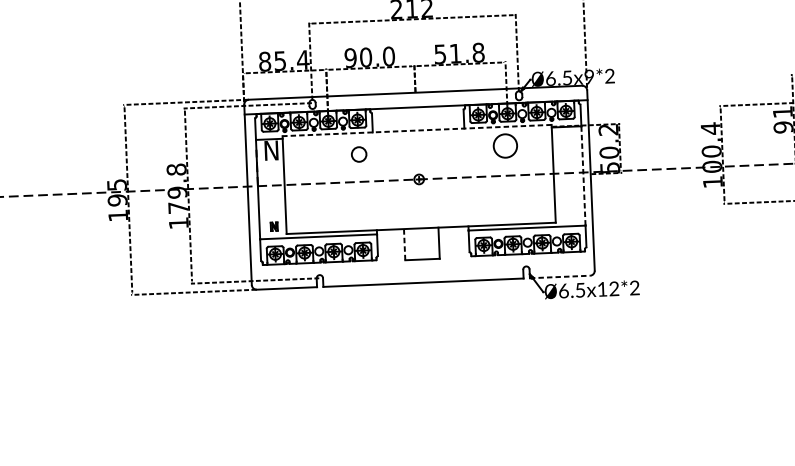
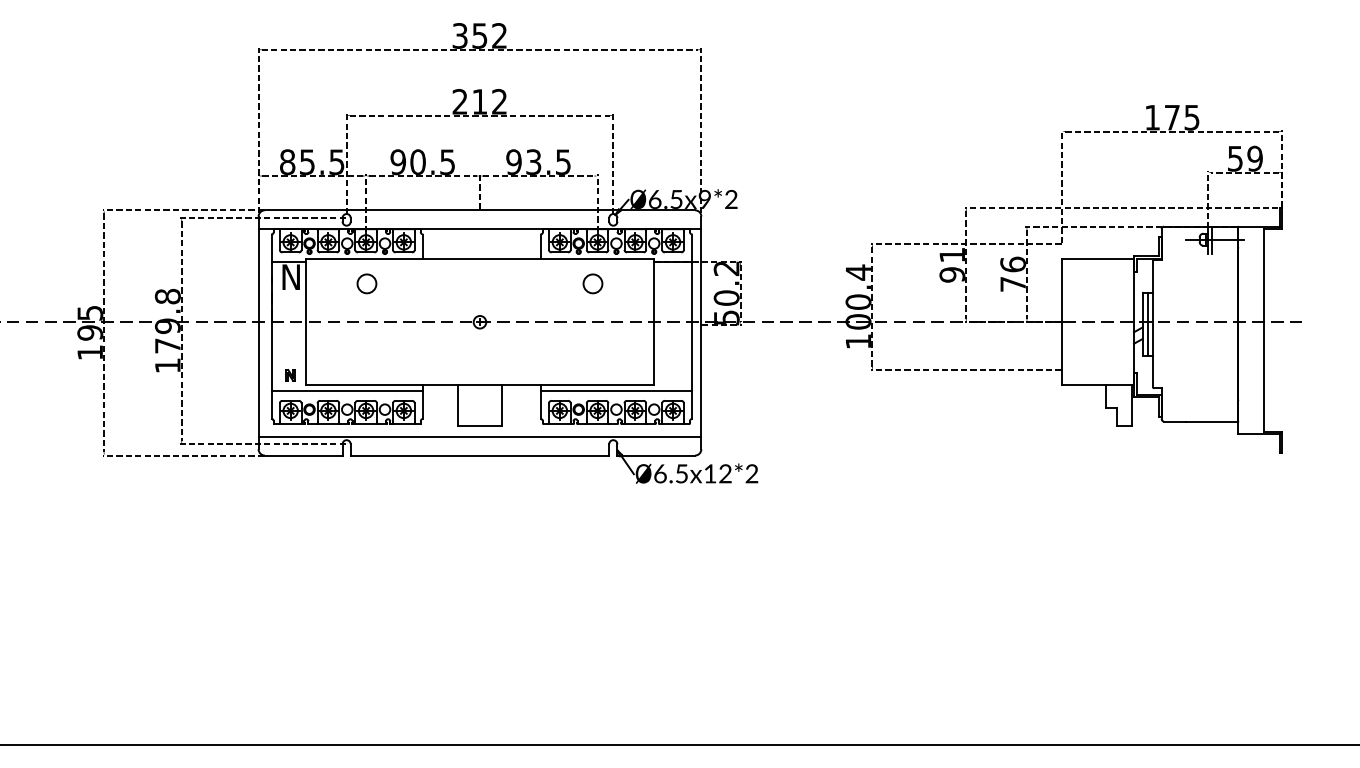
text: (459, 53) -> (538, 162), 51.8 -> 93.5
text: (388, 56) -> (447, 162), 90.0 -> 90.5
text: (302, 60) -> (336, 162), 85.4 -> 85.5
line: (416, 130) -> (479, 259), dashed -> solid
circle: (505, 145) -> (592, 283), size x0.62
circle: (358, 154) -> (366, 283), moved
line: (583, 175) -> (691, 326), dashed -> solid
line: (404, 244) -> (457, 405), dashed -> solid
line: (422, 267) -> (479, 436), added
line: (560, 276) -> (656, 455), dashed -> solid

